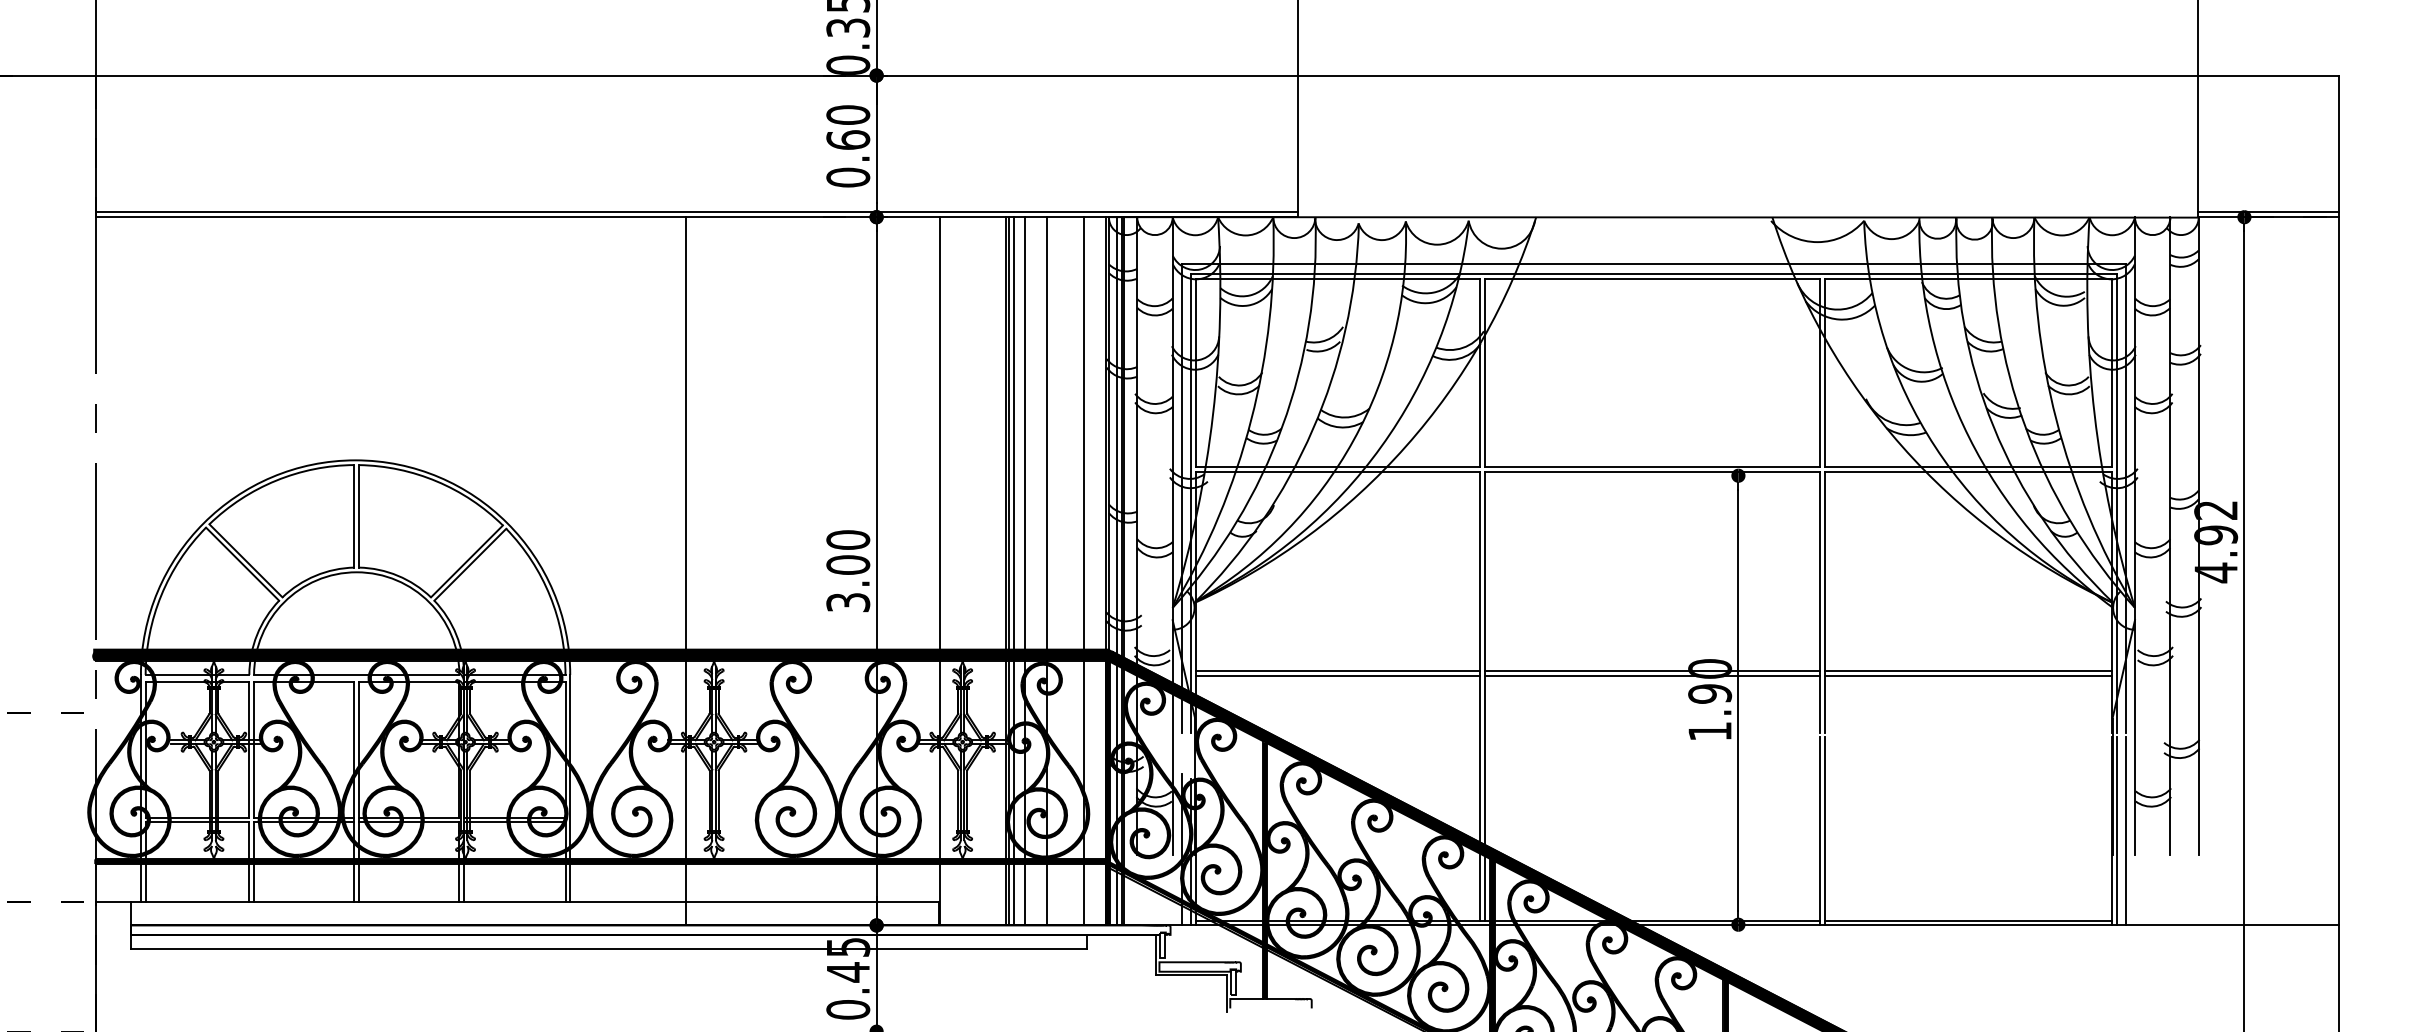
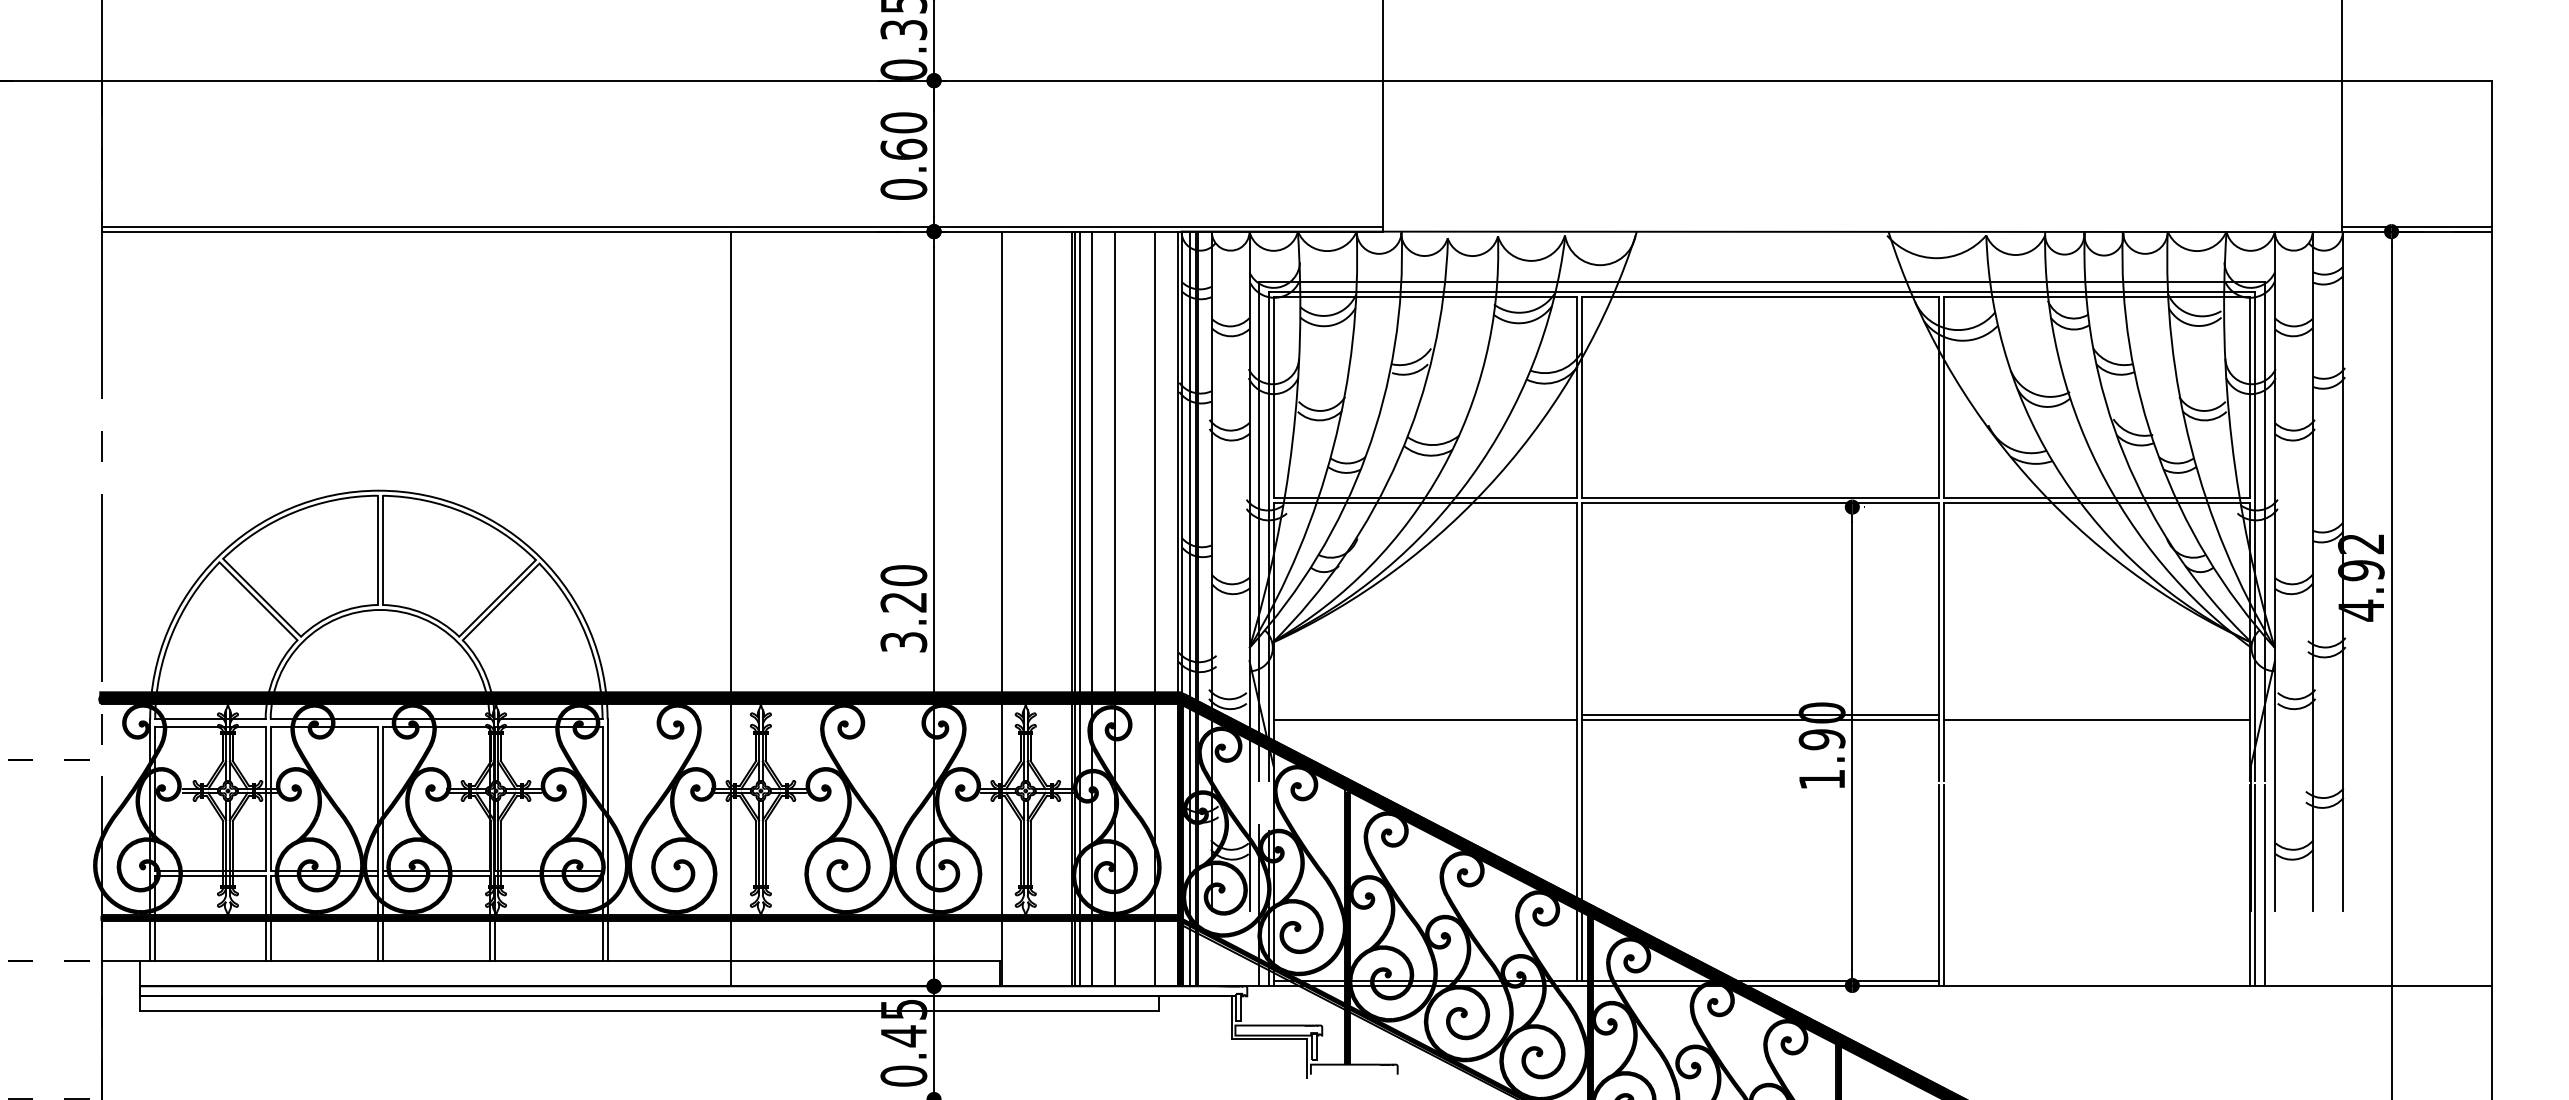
text: (847, 564) -> (903, 601), 3.00 -> 3.20
line: (1337, 671) -> (1425, 715), removed
line: (1968, 671) -> (2097, 715), removed
line: (1968, 920) -> (2097, 981), removed

